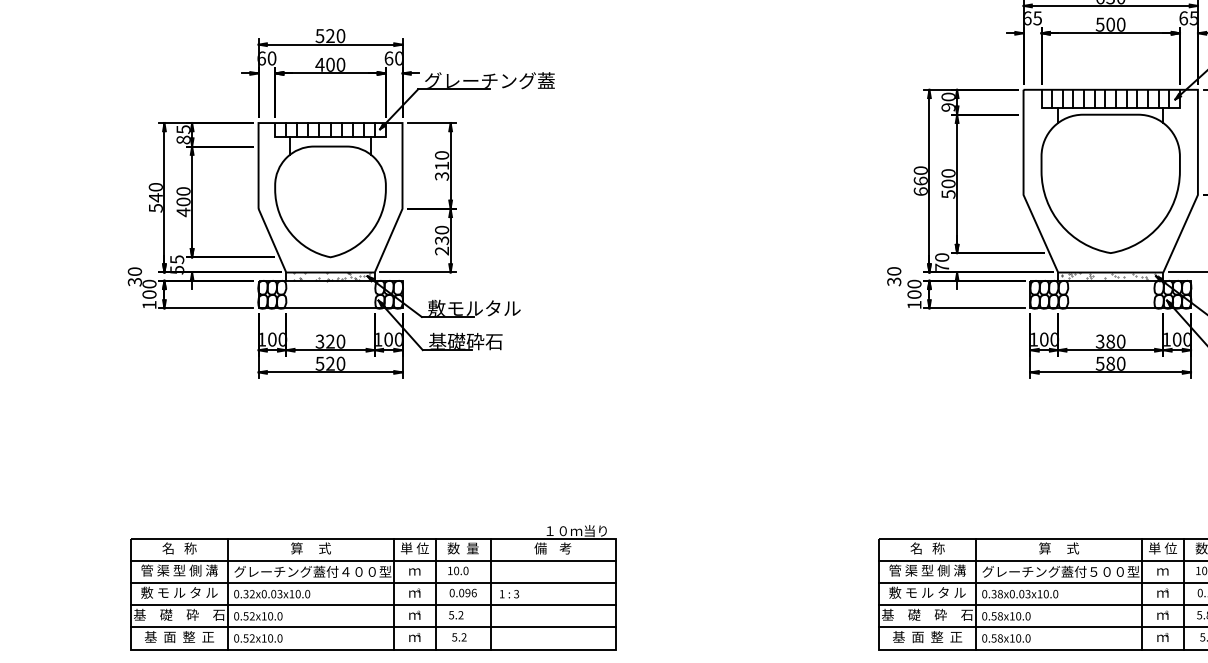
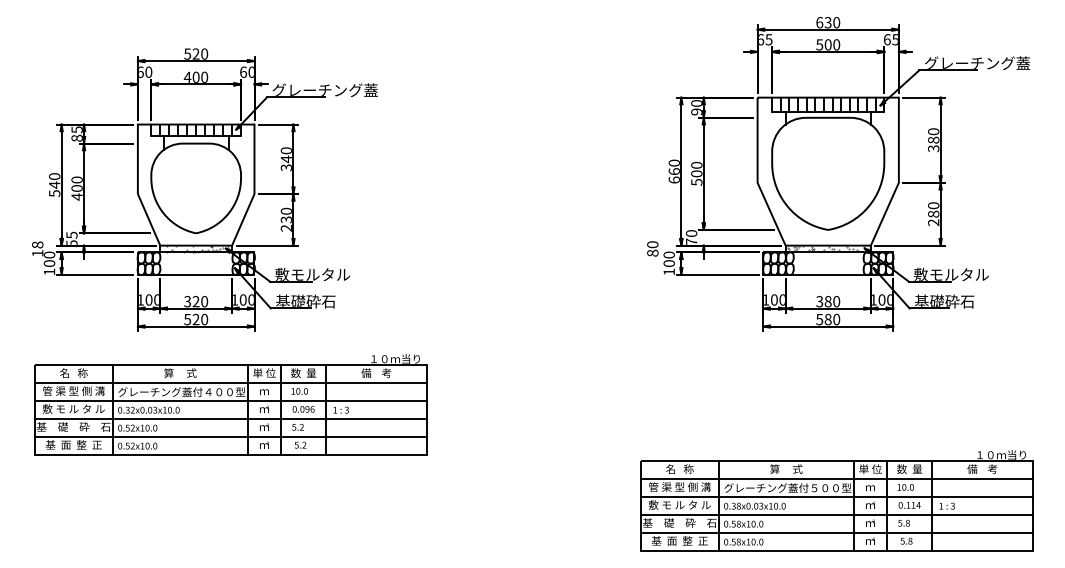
text: (442, 166) -> (286, 159), 310 -> 340
text: (134, 276) -> (37, 248), 30 -> 18
text: (893, 280) -> (652, 252), 30 -> 80
part: (372, 587) -> (230, 404), moved

